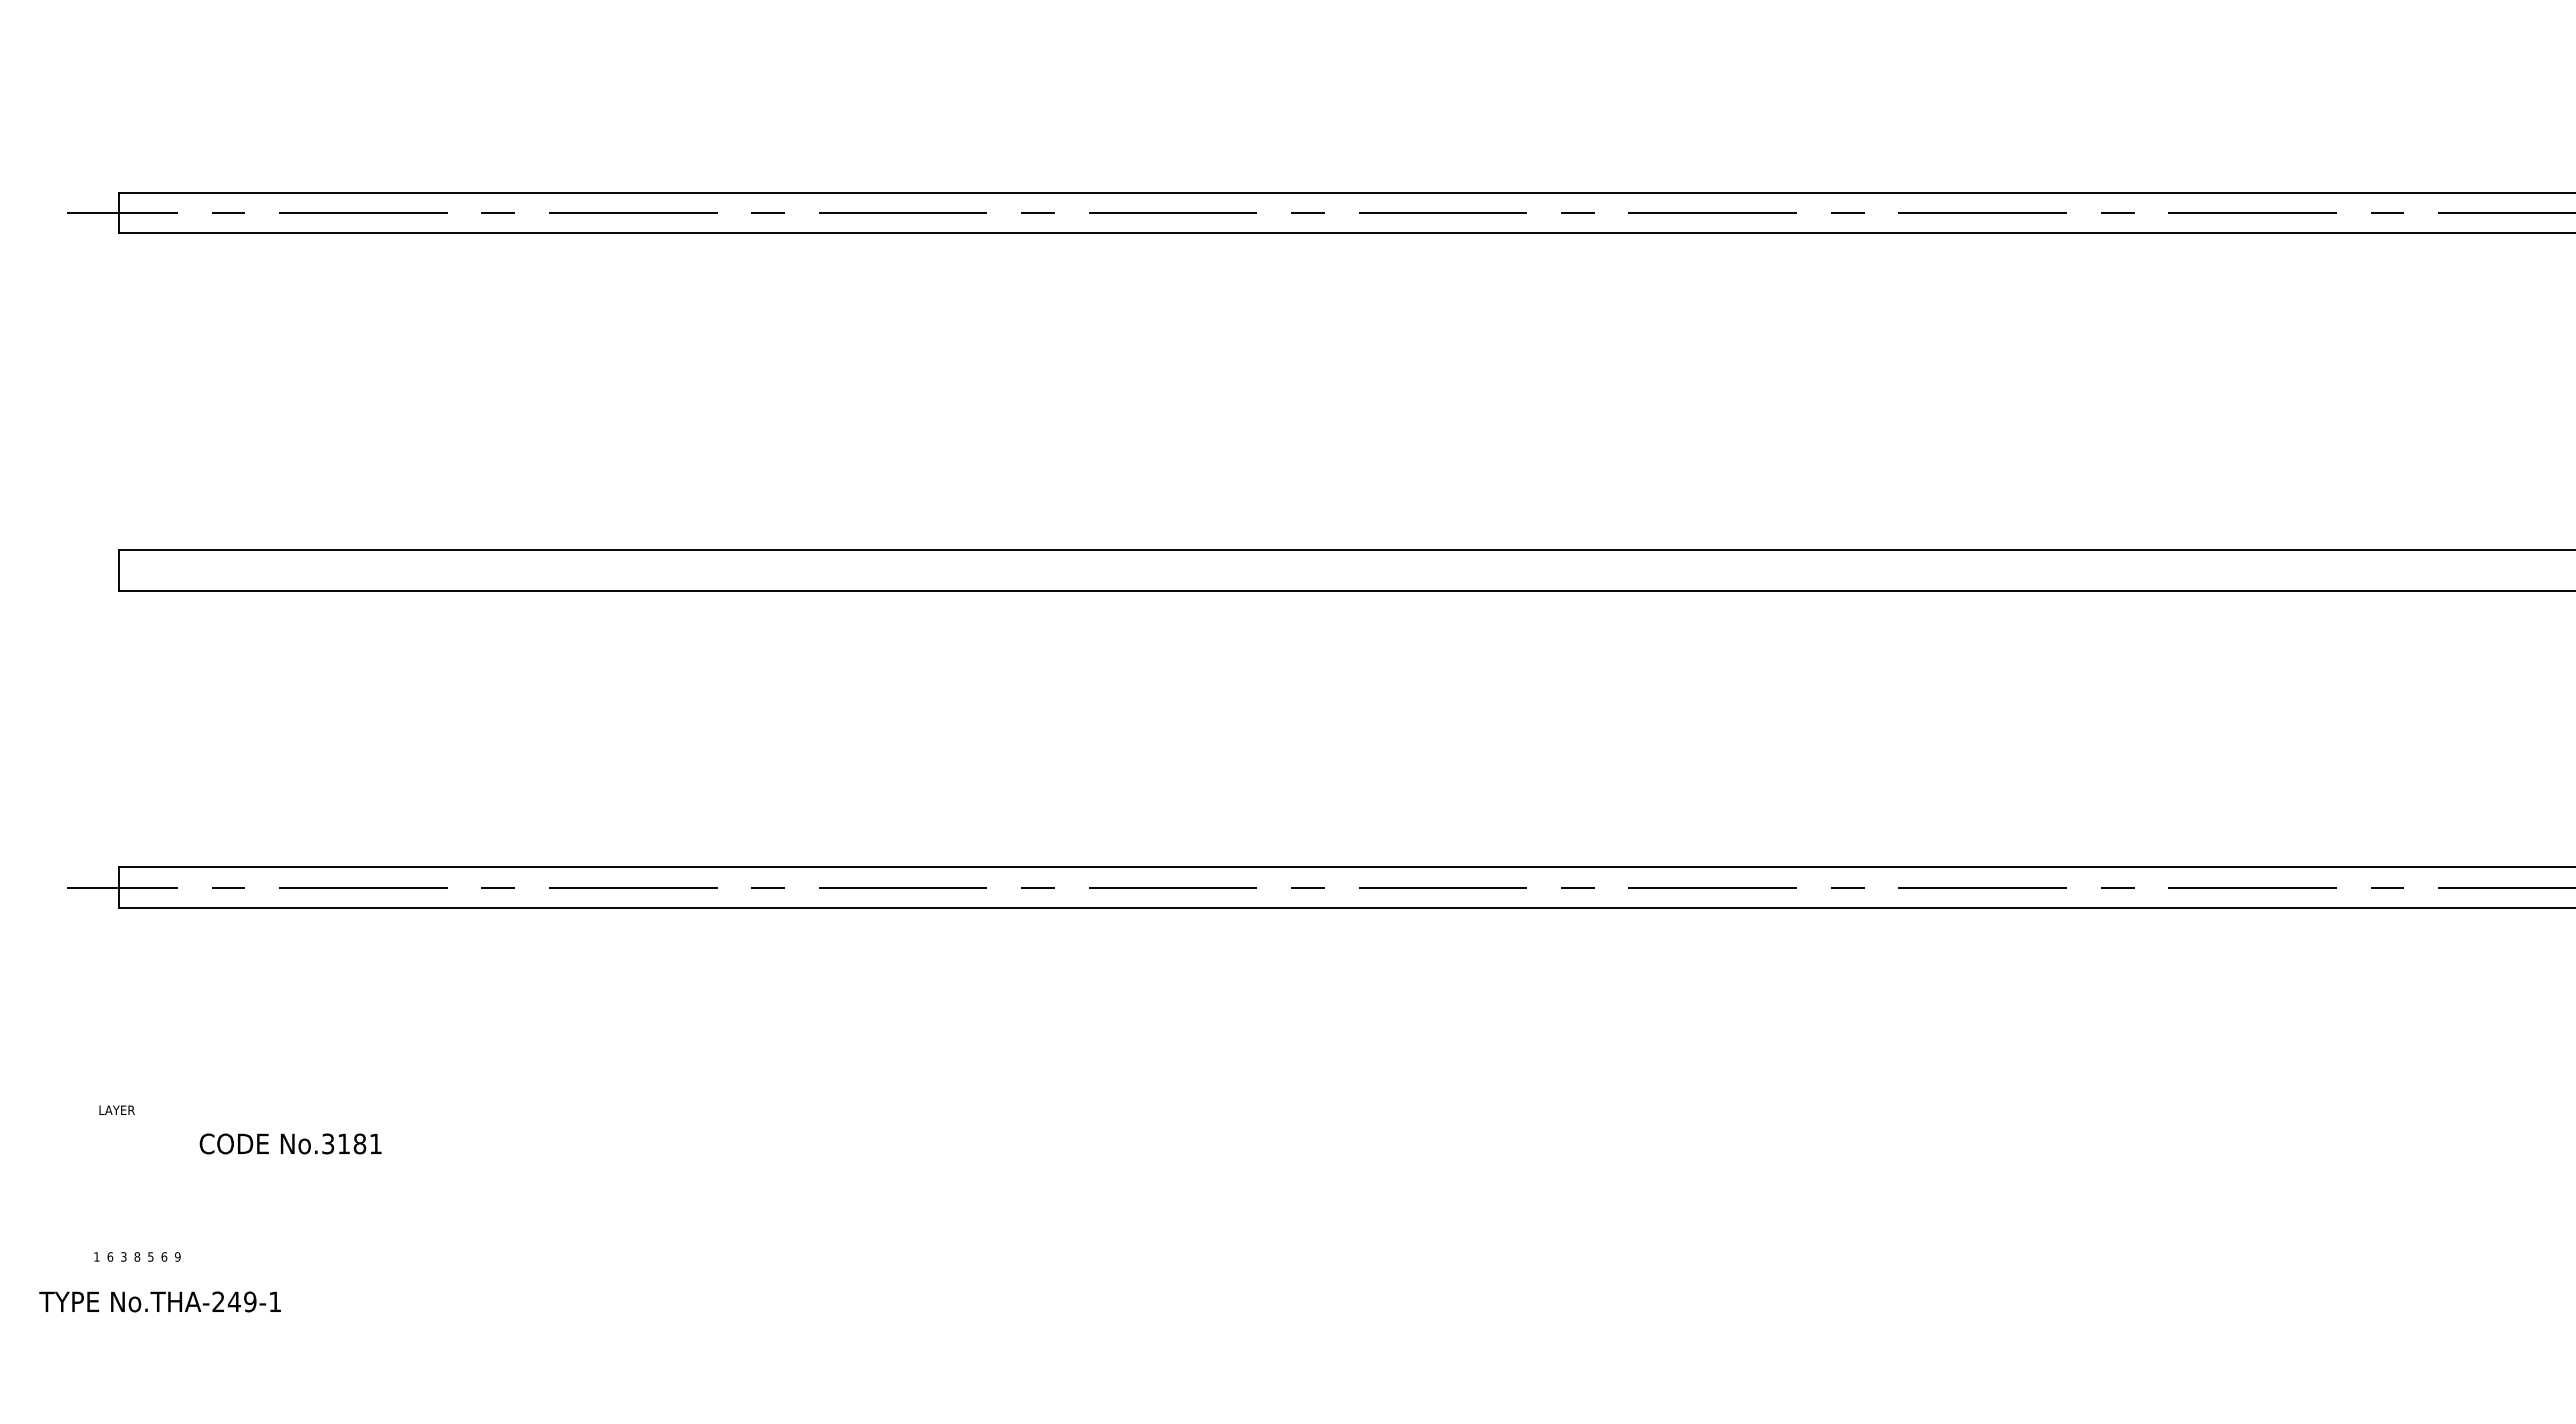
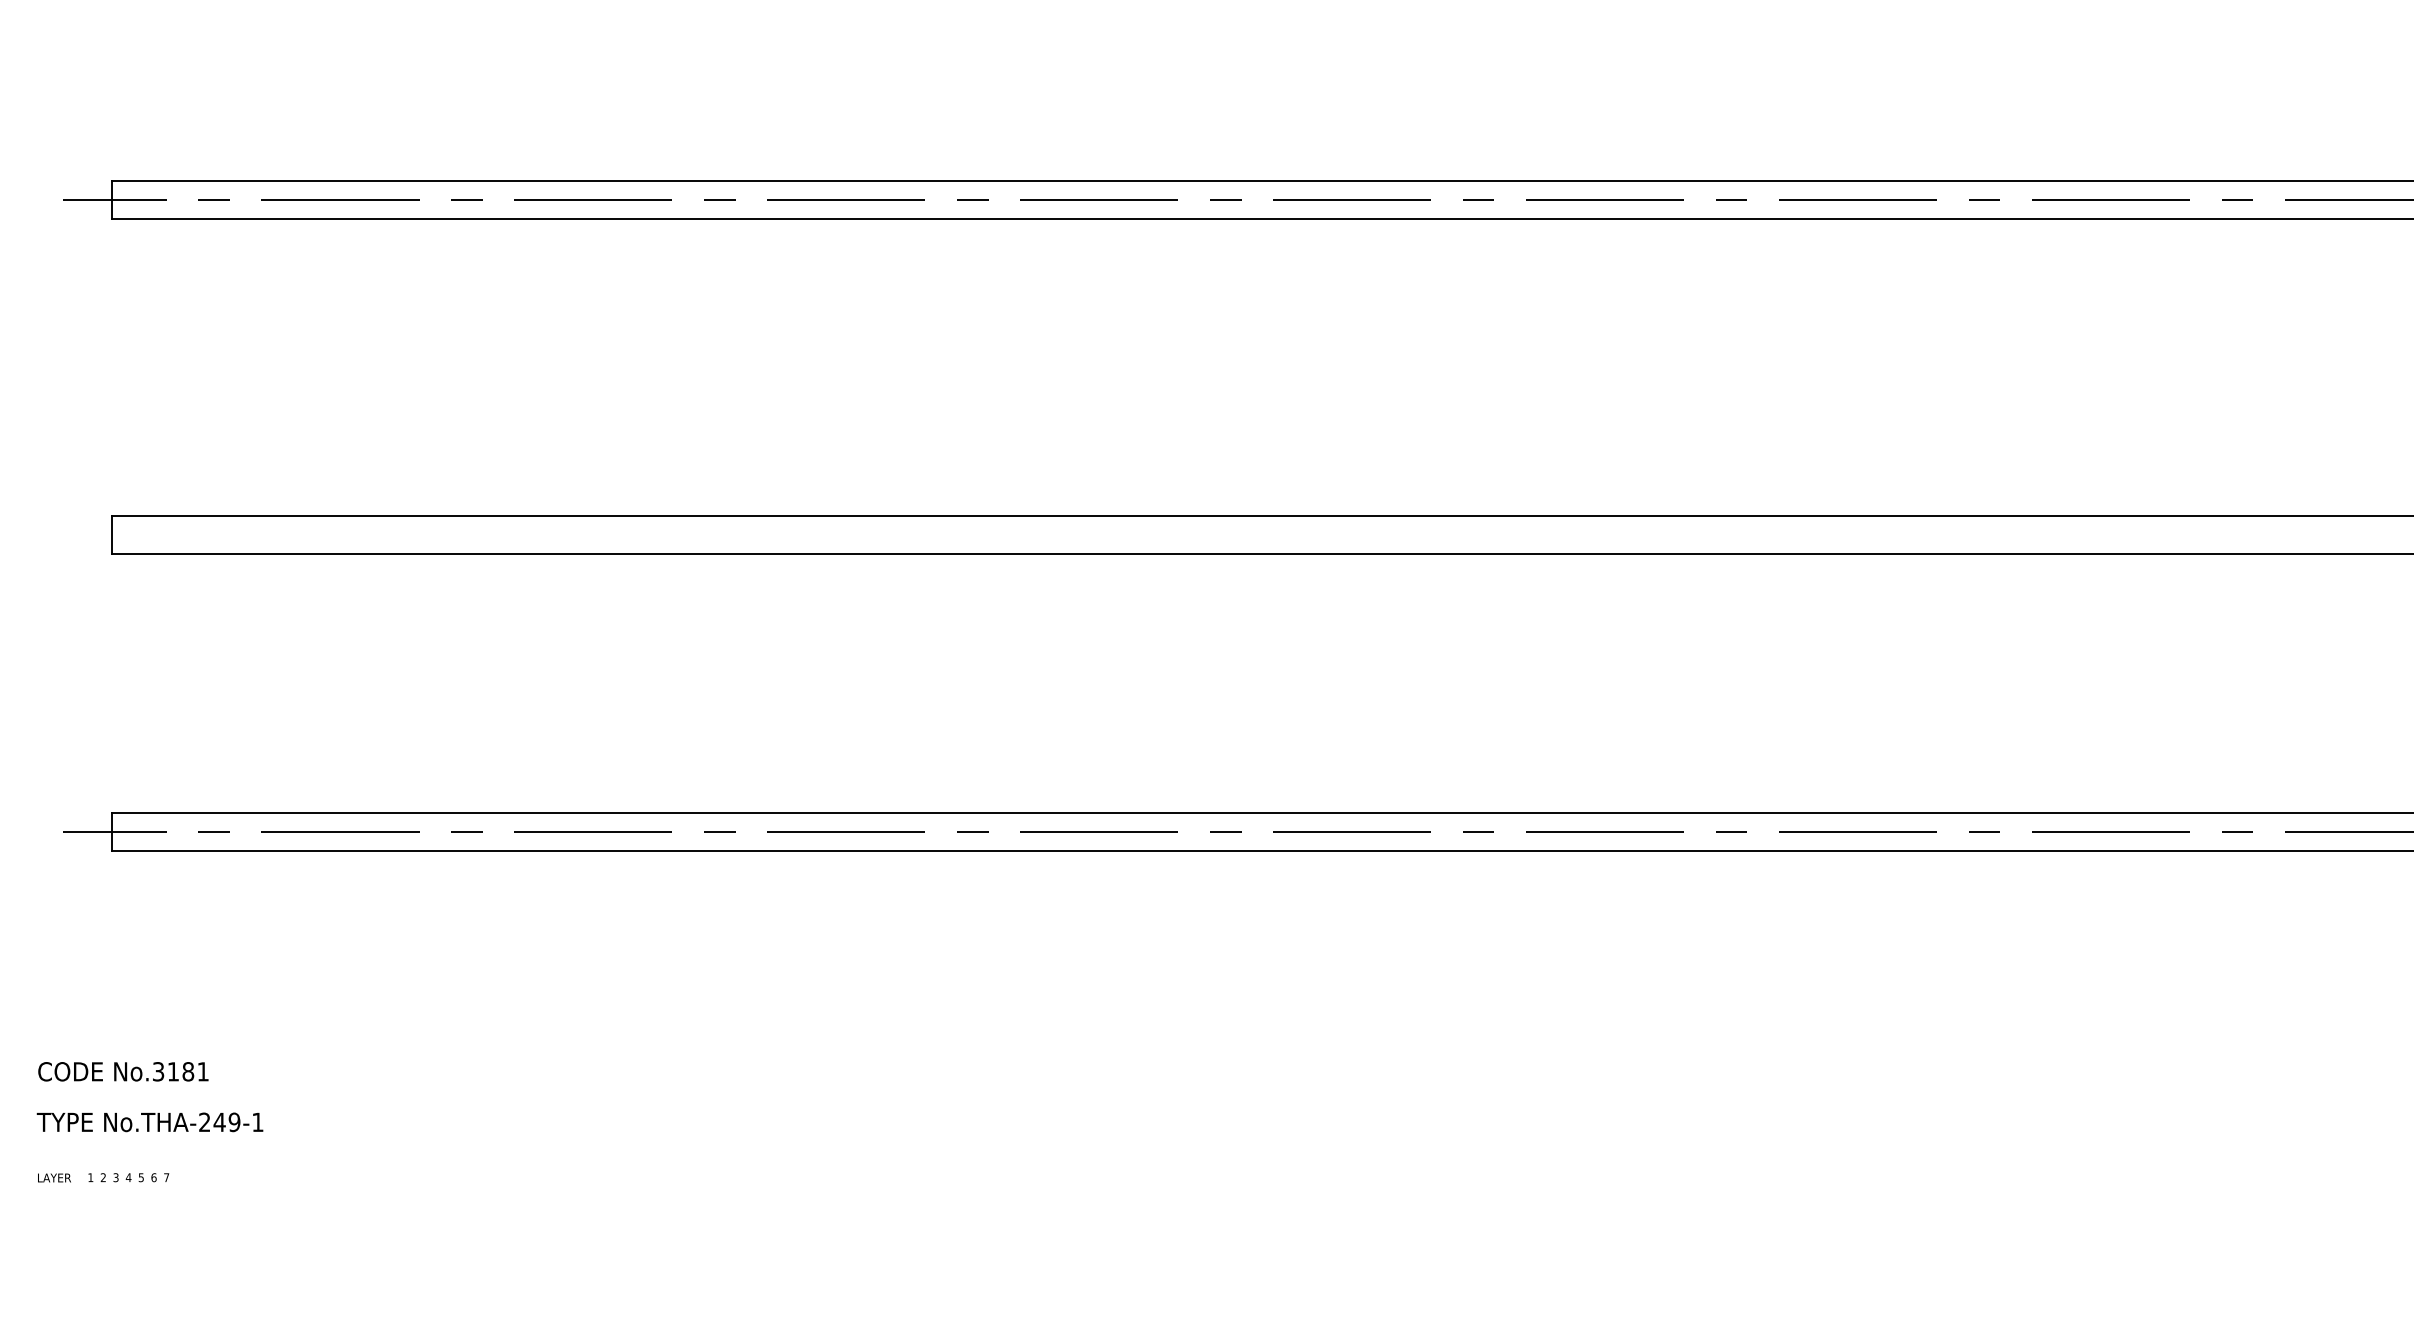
text: (116, 1109) -> (53, 1177), moved
text: (290, 1143) -> (123, 1071), moved
text: (110, 1256) -> (103, 1177), 6 -> 2
text: (136, 1256) -> (127, 1177), 8 -> 4
text: (177, 1256) -> (166, 1177), 9 -> 7
text: (159, 1301) -> (149, 1121), moved

